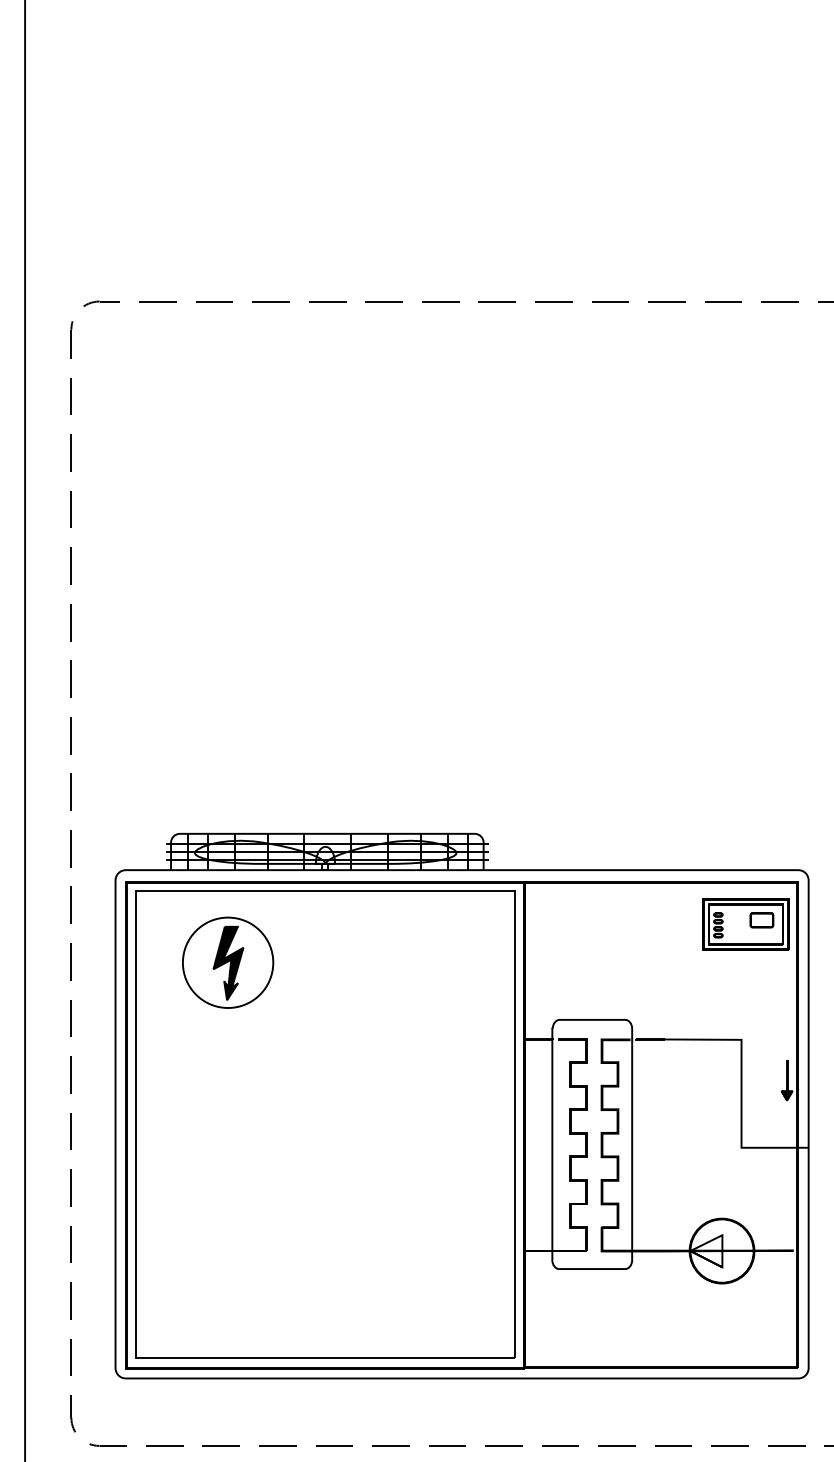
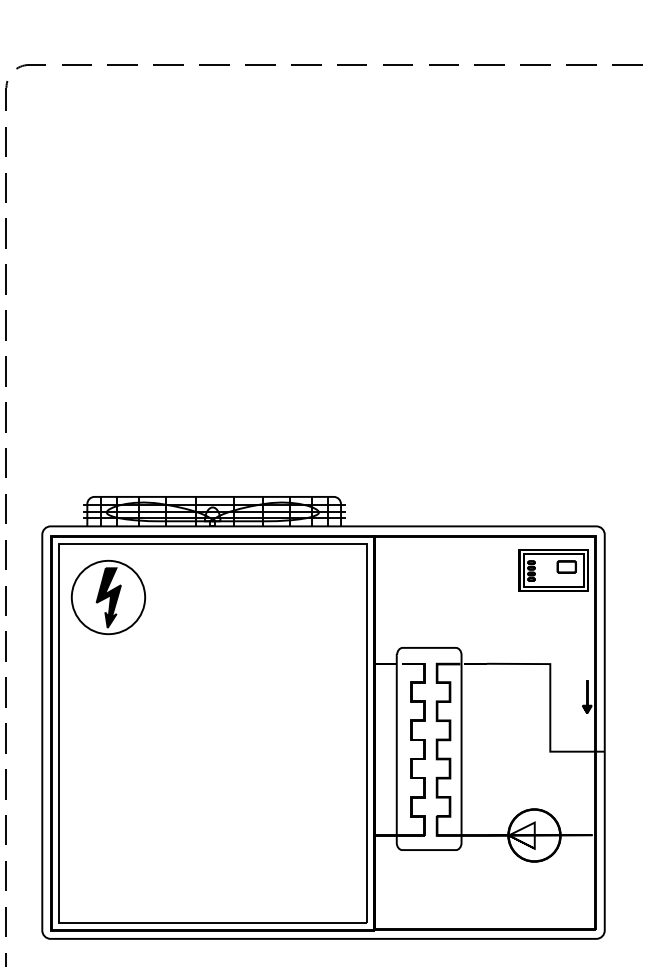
part: (228, 962) -> (108, 597), moved

